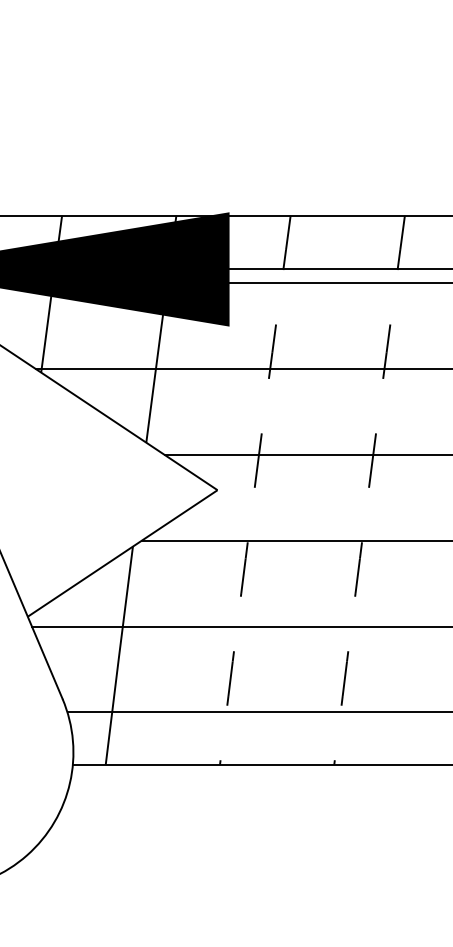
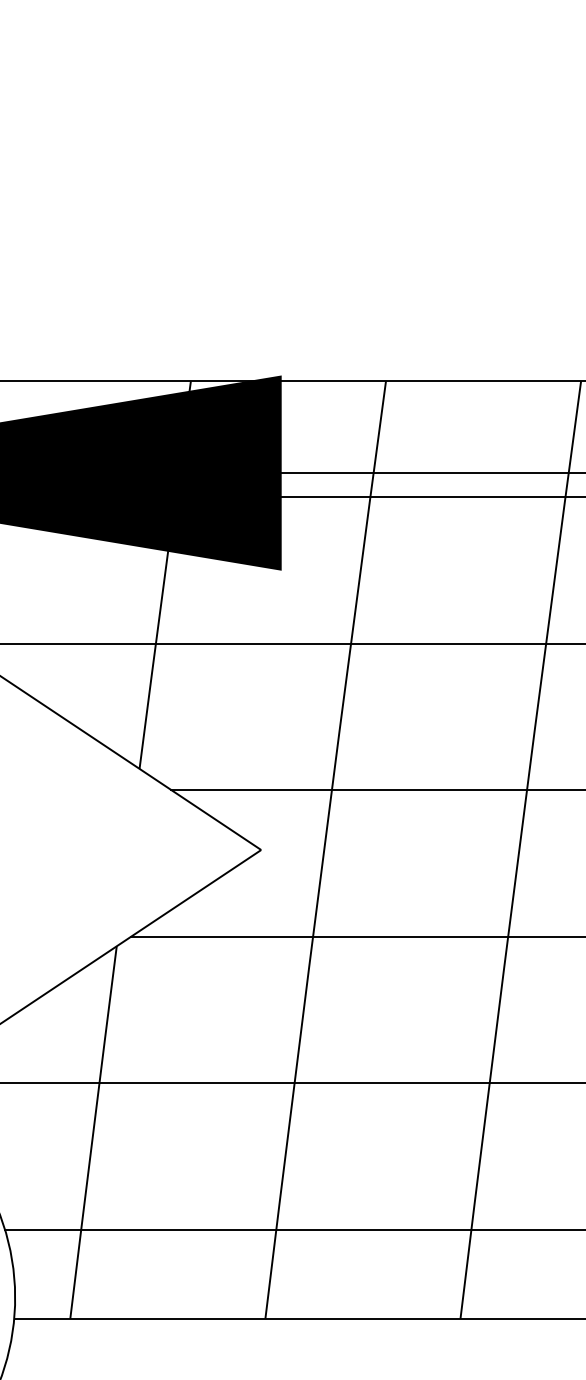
arc: (254, 490) -> (324, 850), dashed -> solid
arc: (368, 490) -> (518, 850), dashed -> solid

